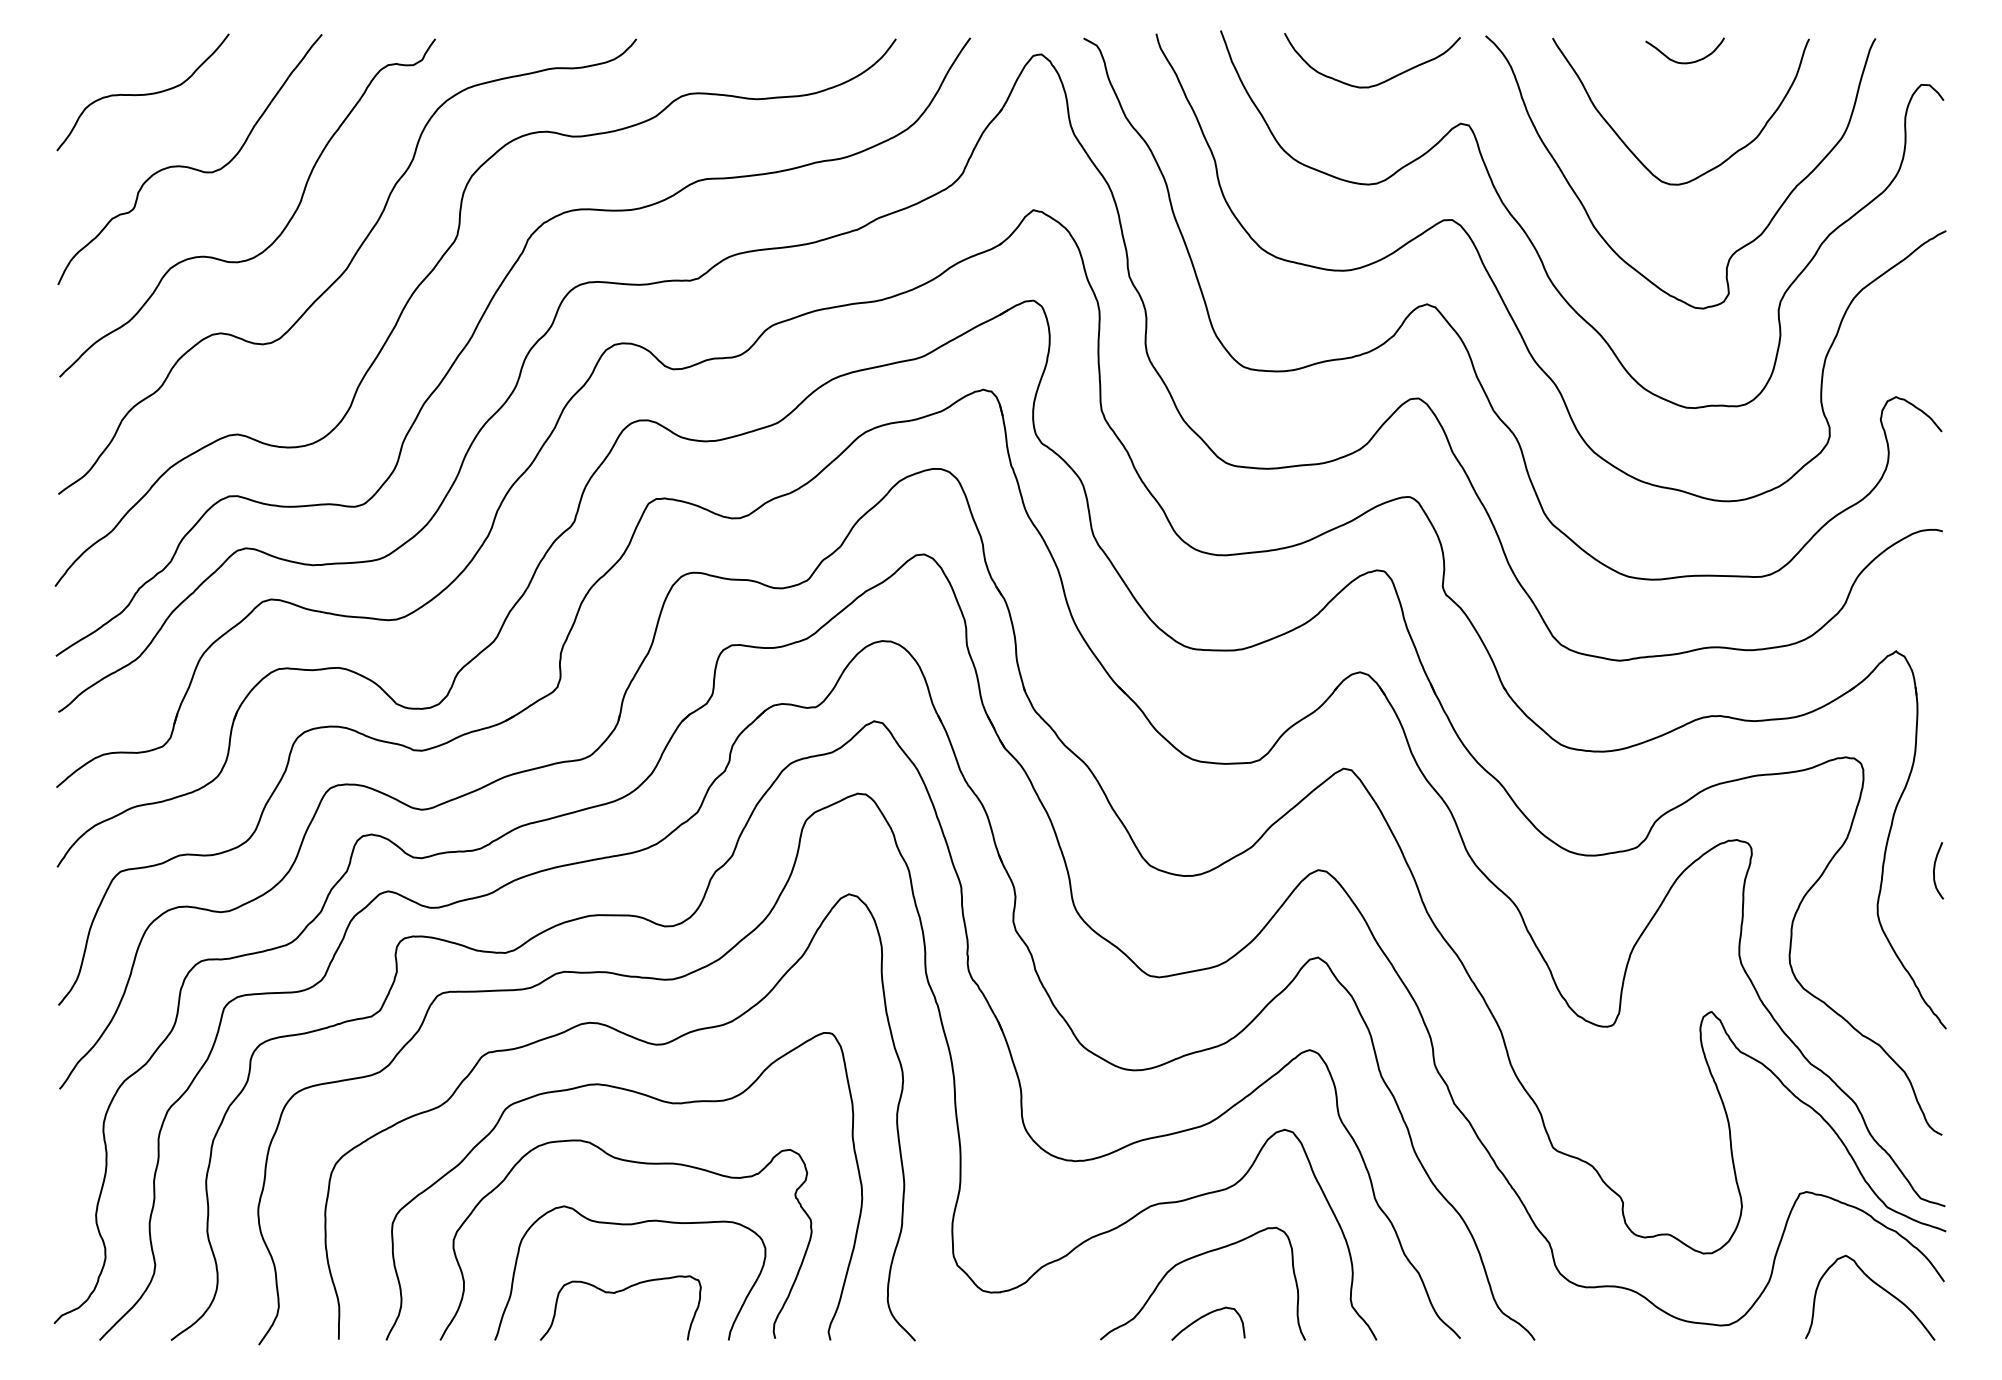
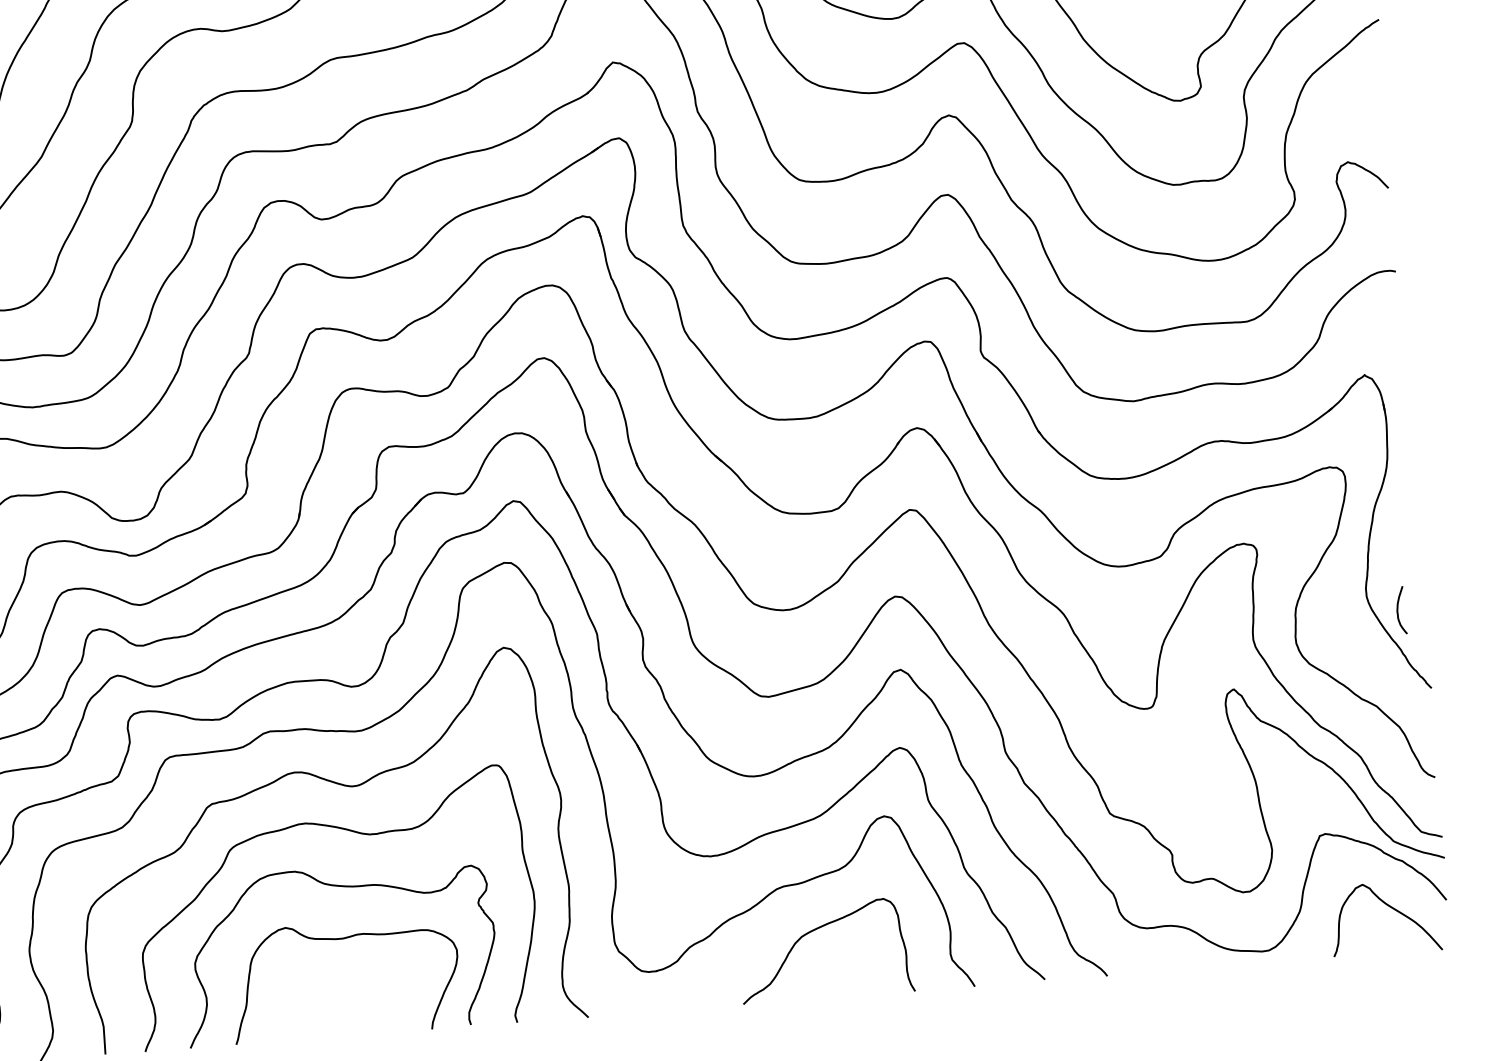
curve: (1935, 868) -> (1398, 608), moved
curve: (615, 1293) -> (334, 997), removed
curve: (1205, 1316) -> (829, 977), removed

